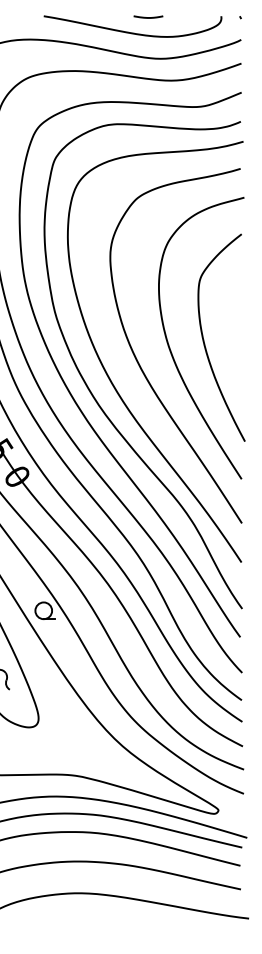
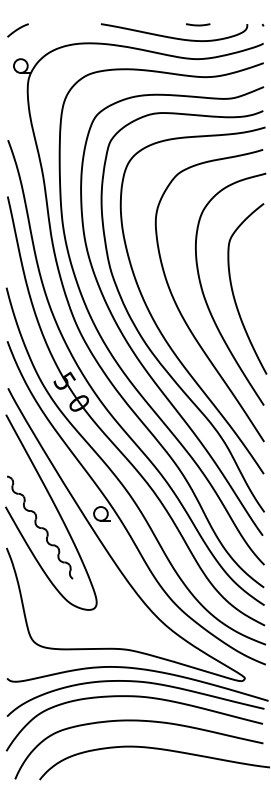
line: (148, 16) -> (198, 24), moved

